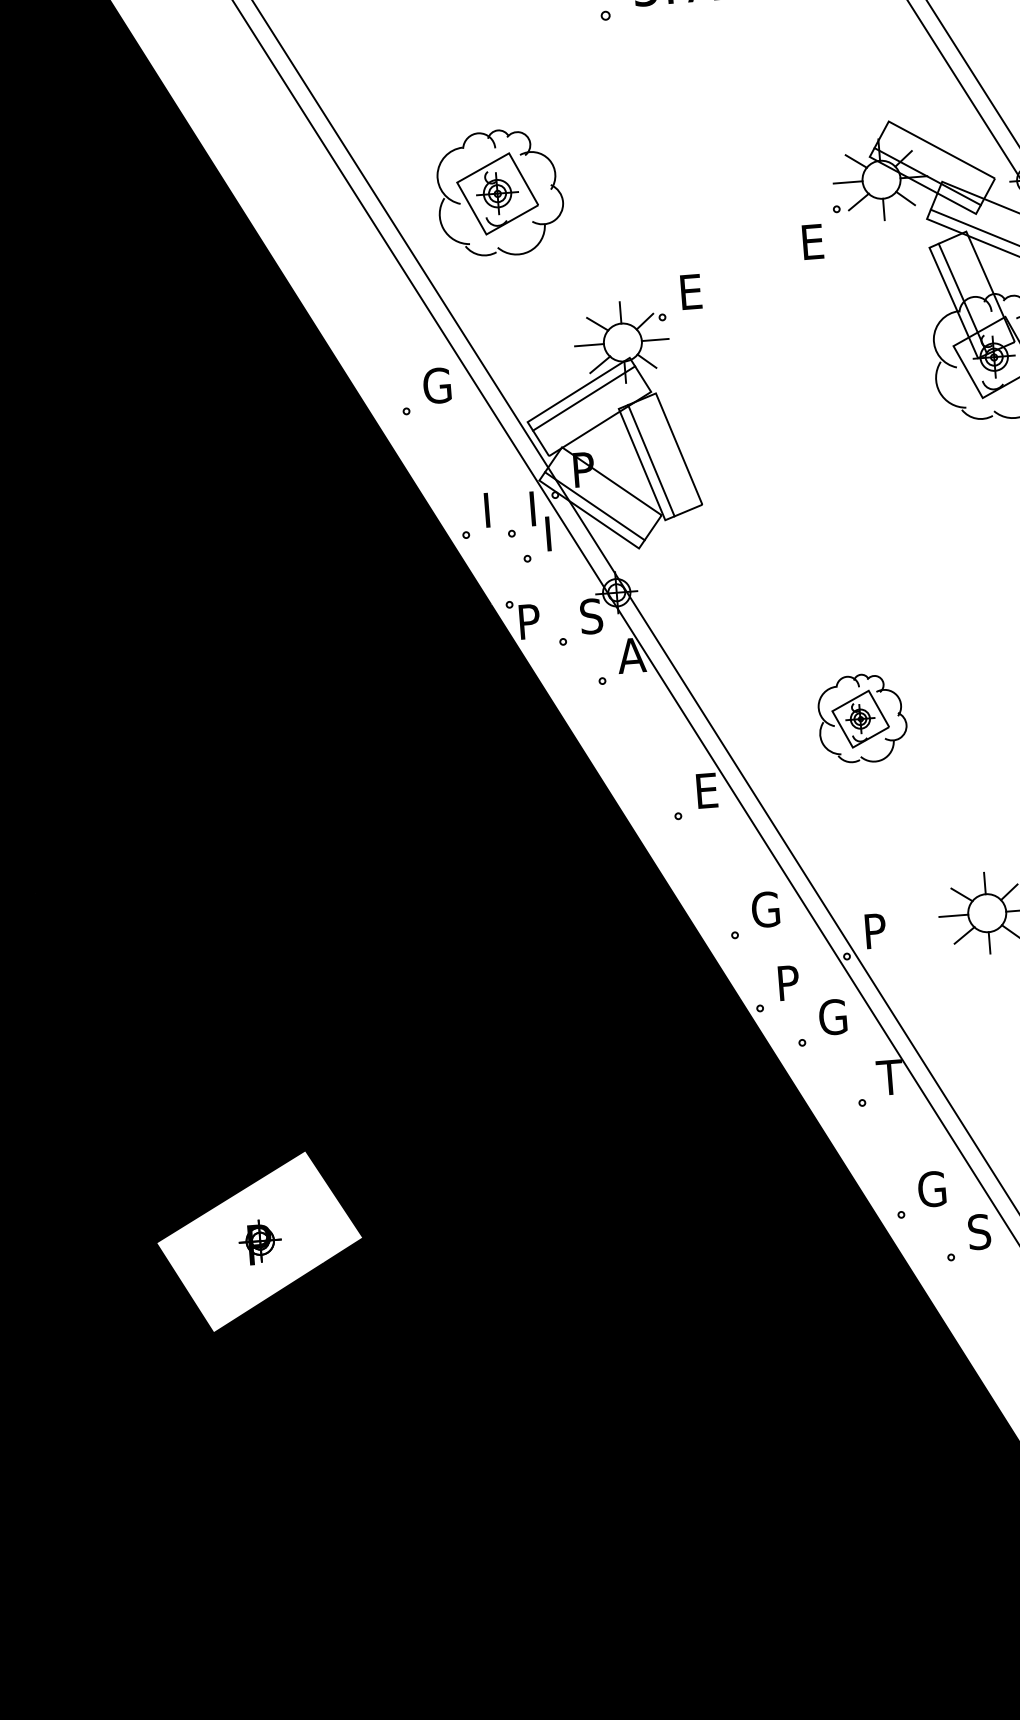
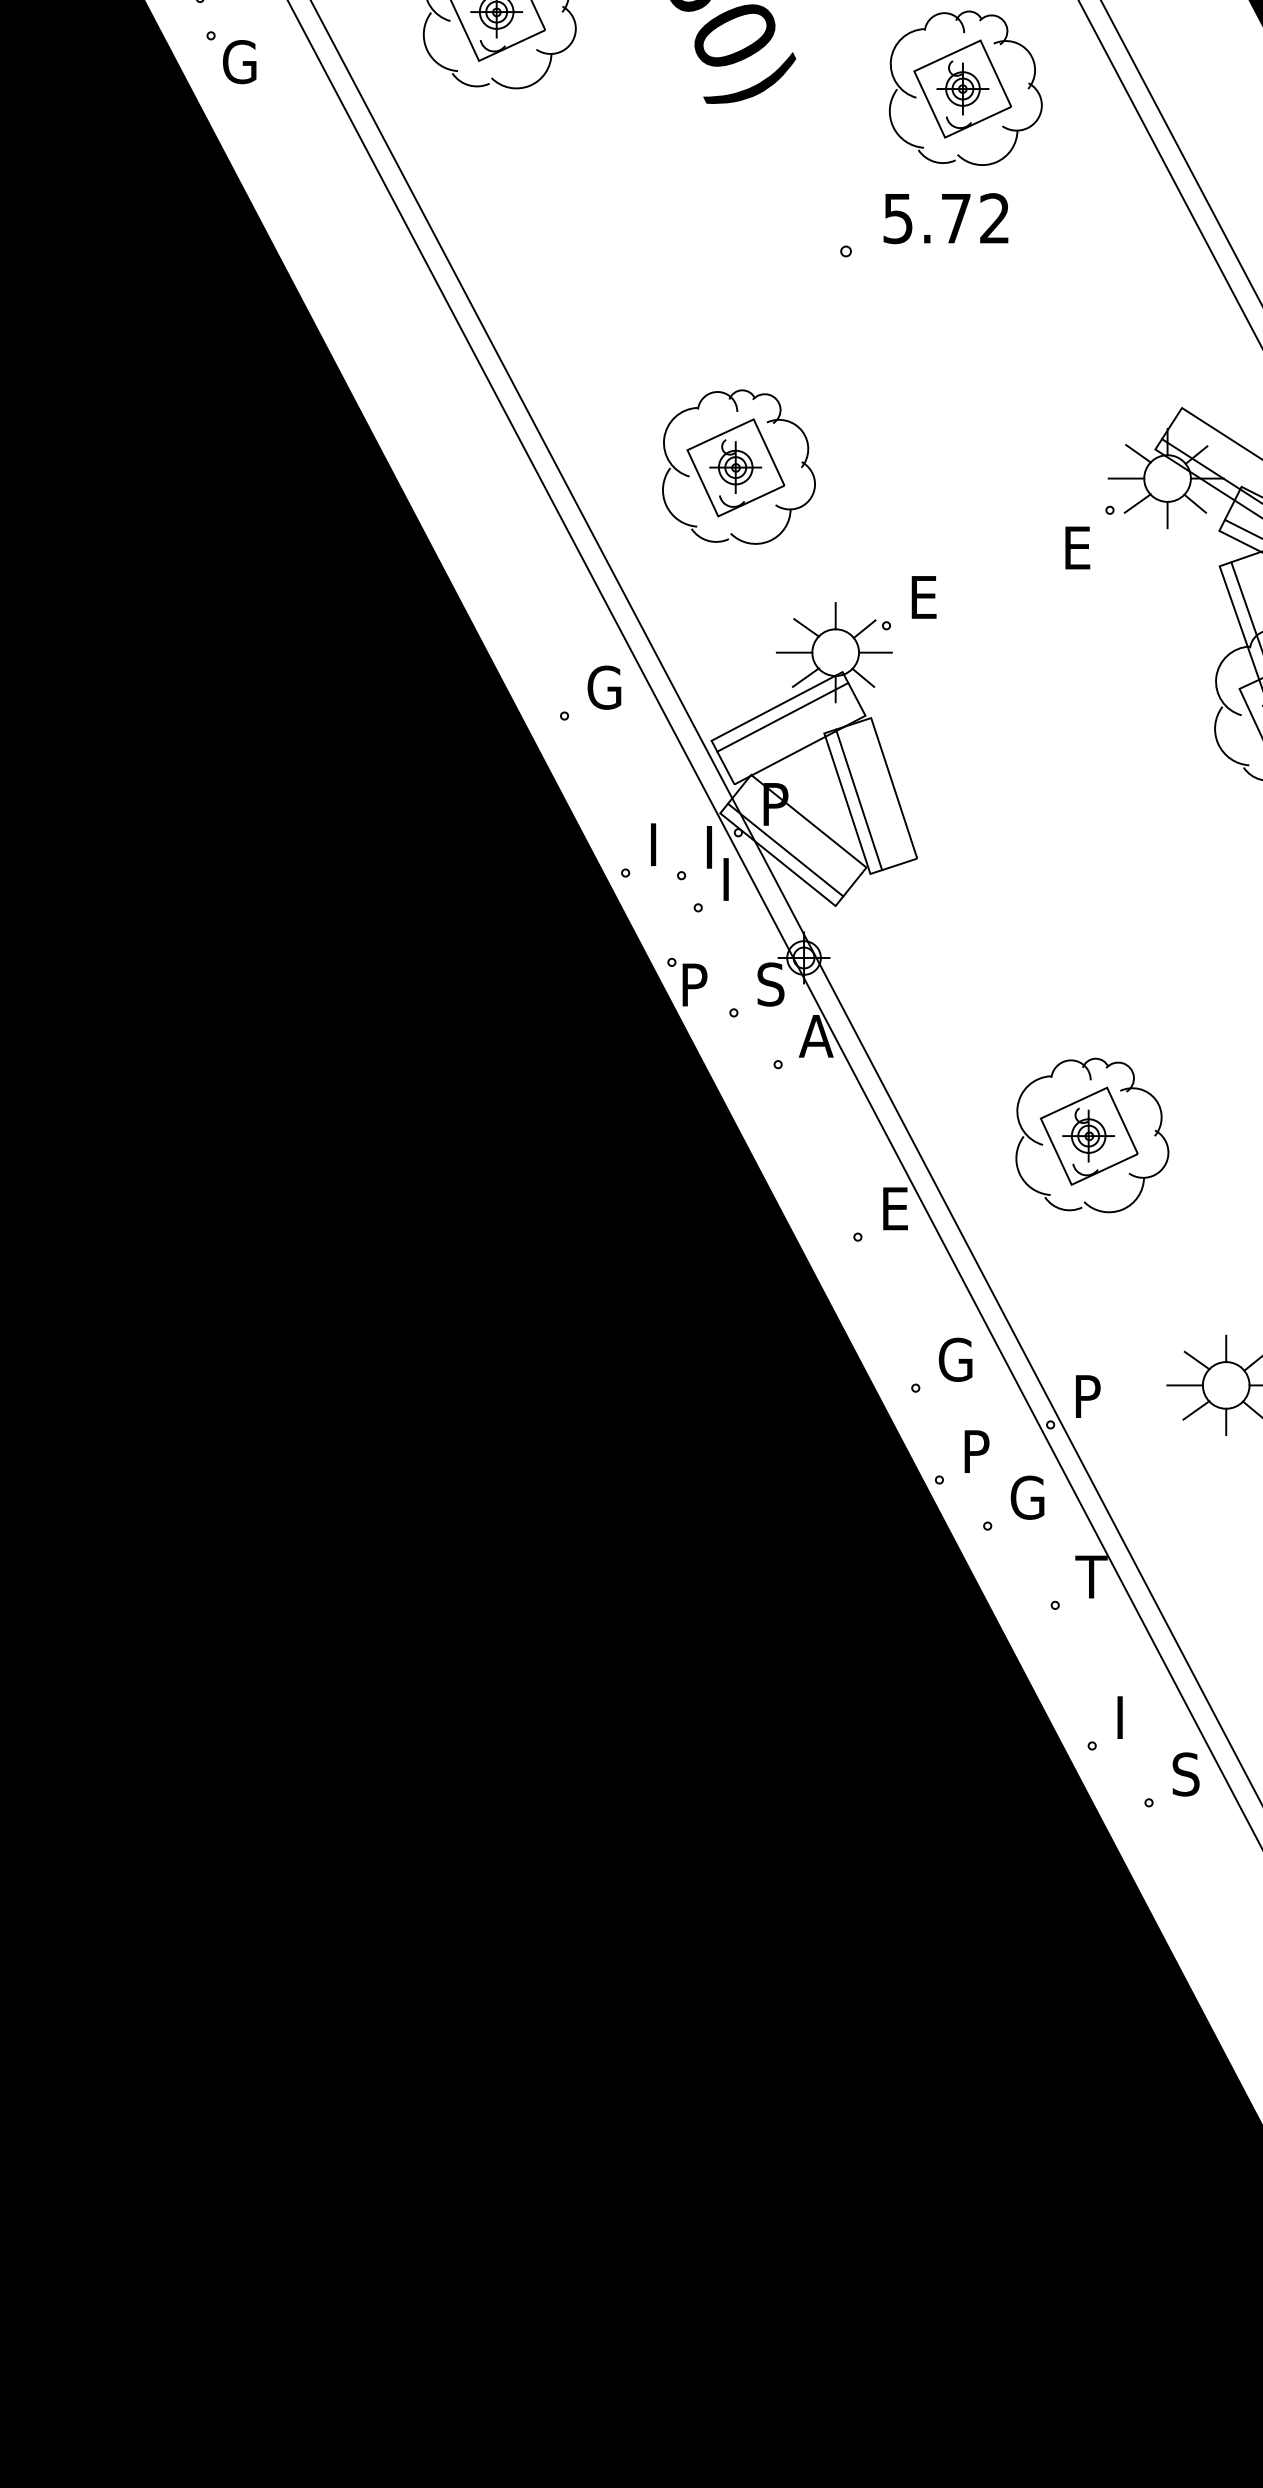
part: (499, 192) -> (738, 466), moved
part: (862, 718) -> (1092, 1135), size x1.43
text: (931, 1189) -> (1131, 1717), G -> I
fill: (259, 1241) -> (305, 1716), added

